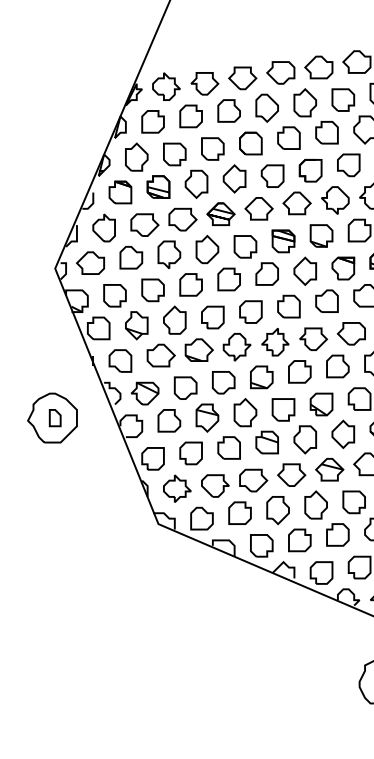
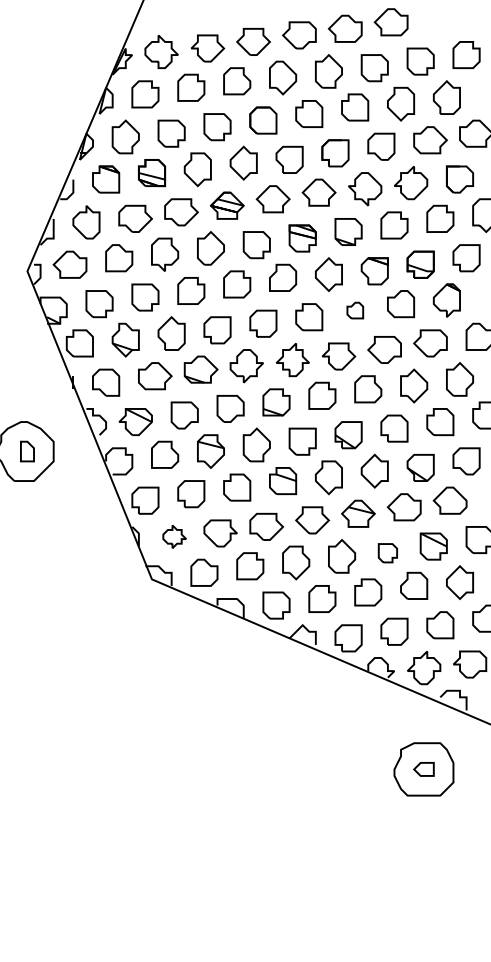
part: (327, 301) -> (355, 310), size x0.6
part: (177, 488) -> (174, 536), size x0.7
part: (353, 502) -> (387, 553), size x0.7

